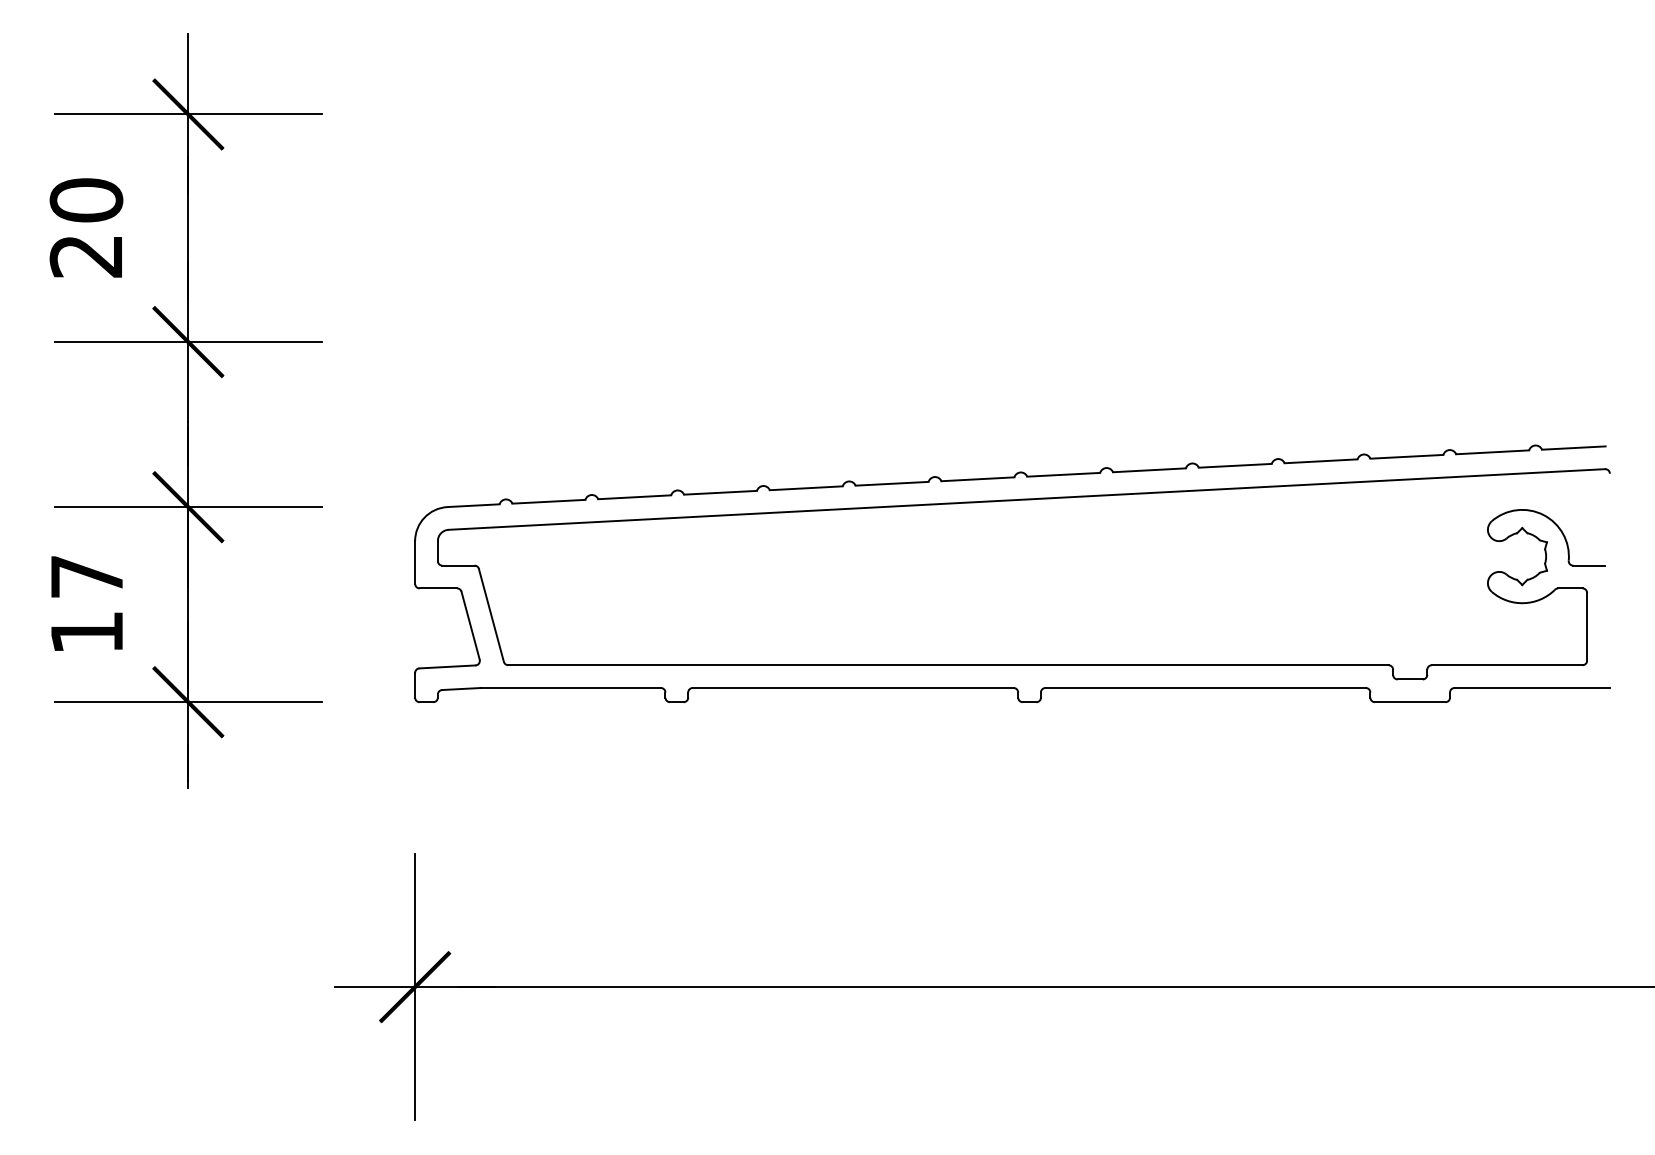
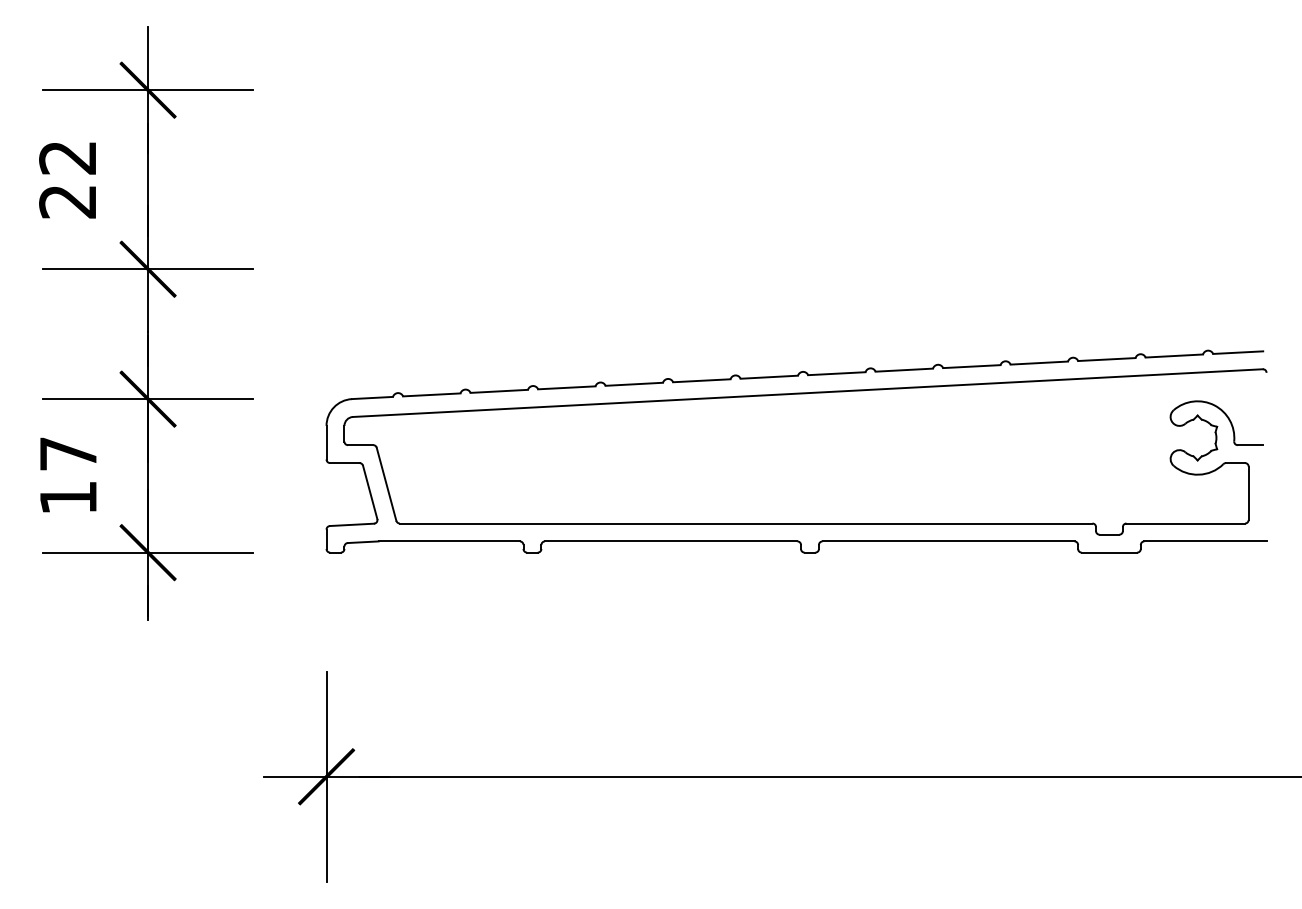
text: (86, 200) -> (67, 157), 20 -> 22

